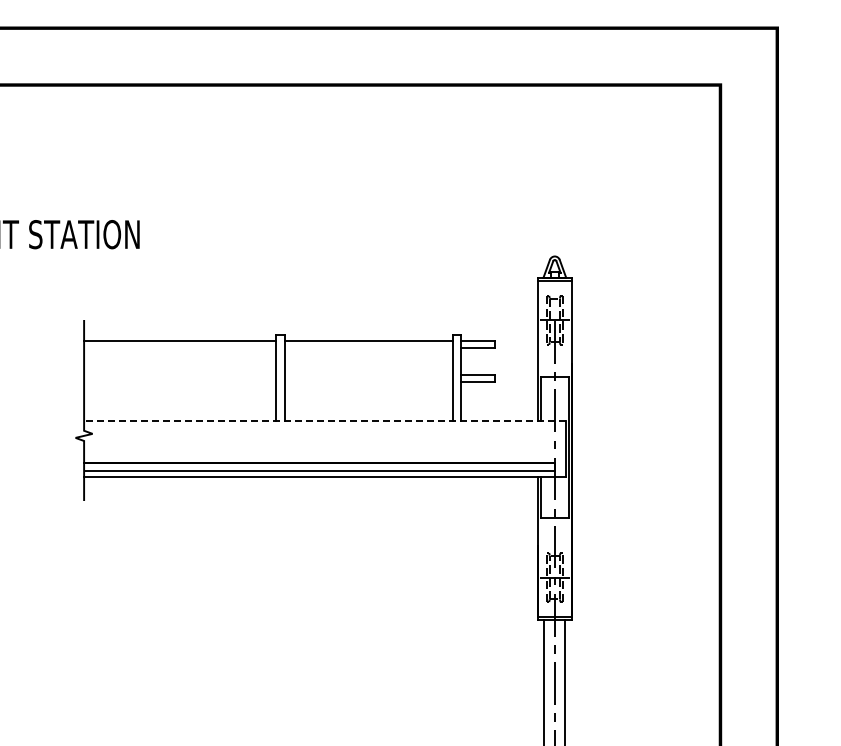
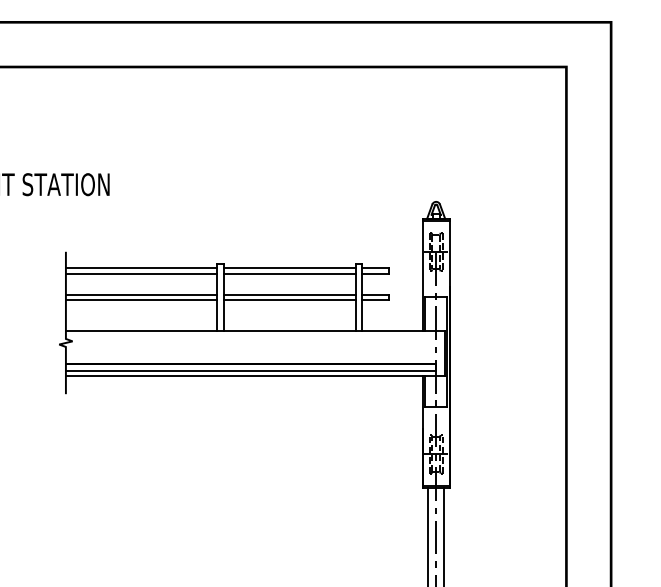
line: (180, 348) -> (141, 274), added
line: (368, 348) -> (289, 274), added
line: (180, 374) -> (141, 294), added
line: (368, 374) -> (289, 294), added
line: (180, 381) -> (141, 300), added
line: (368, 381) -> (289, 300), added
line: (324, 420) -> (254, 330), dashed -> solid

